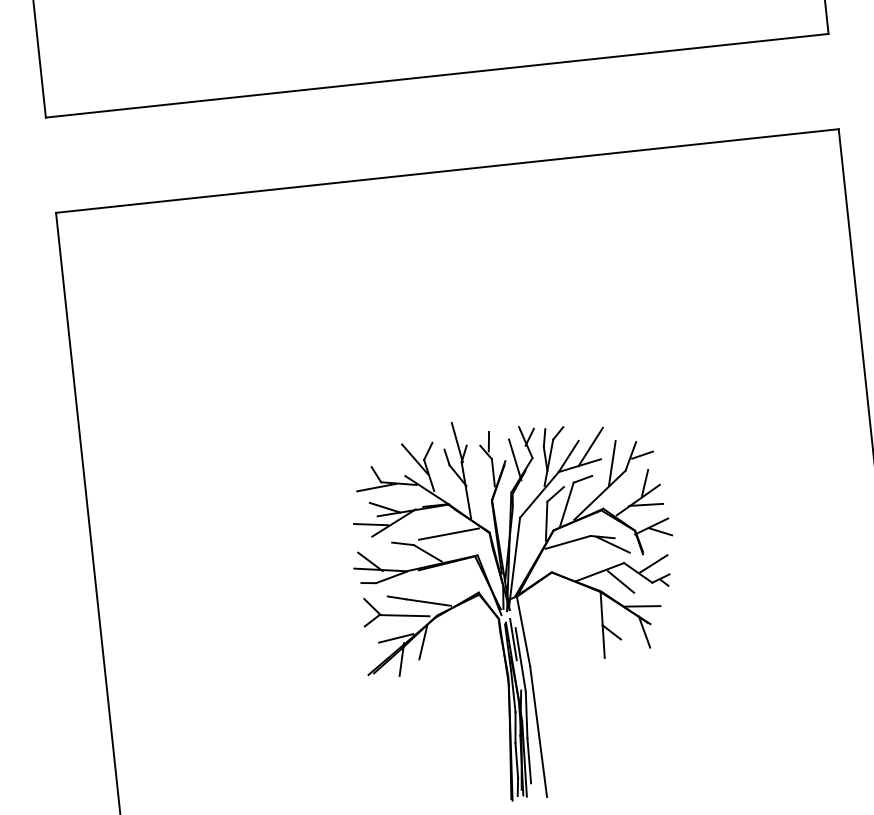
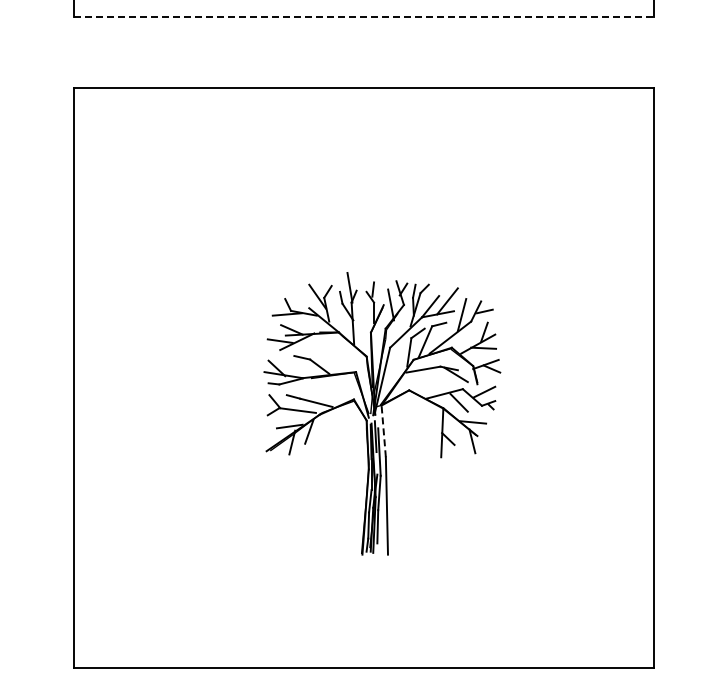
line: (437, 76) -> (364, 17), solid -> dashed
line: (448, 534) -> (336, 354), removed
line: (523, 631) -> (383, 431), solid -> dashed

